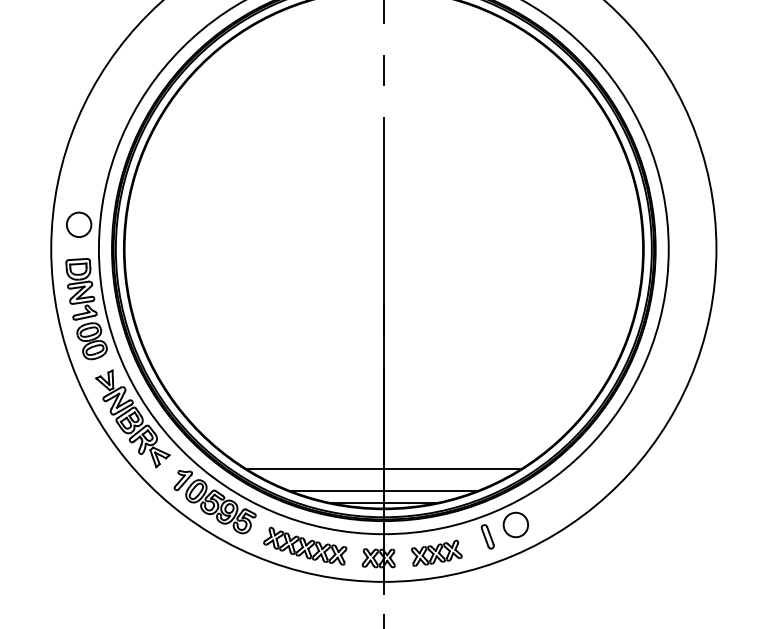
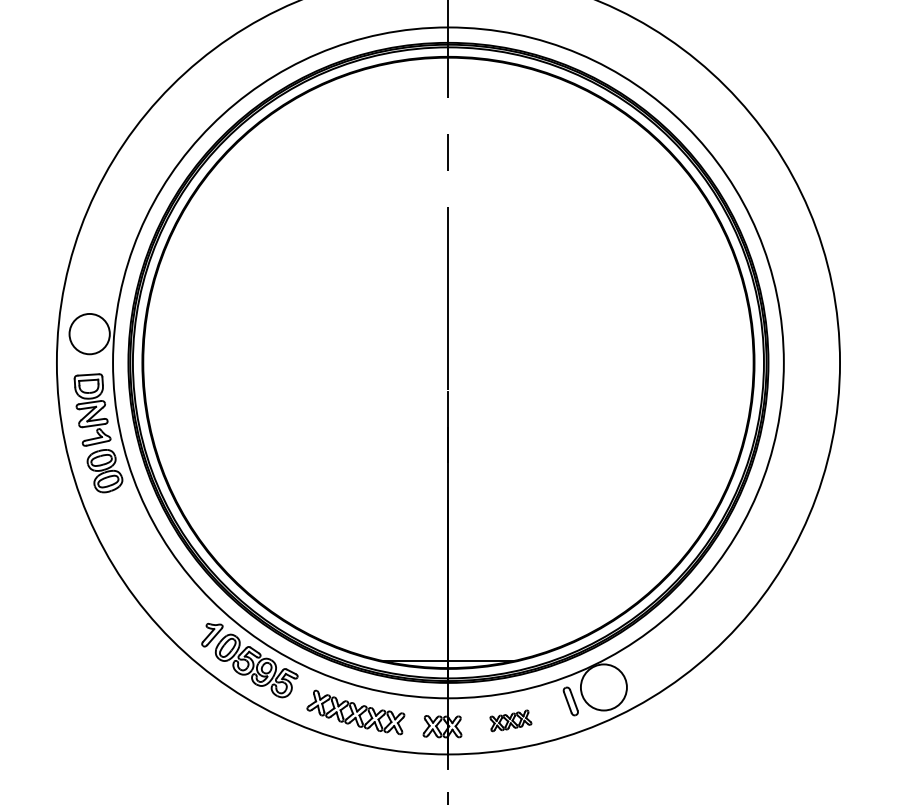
circle: (78, 224) -> (89, 333), size x1.4
part: (132, 418) -> (152, 562), removed
line: (383, 468) -> (448, 621), removed
line: (383, 490) -> (448, 646), removed
circle: (515, 525) -> (603, 687), size x1.6
part: (436, 553) -> (510, 720), size x0.7

